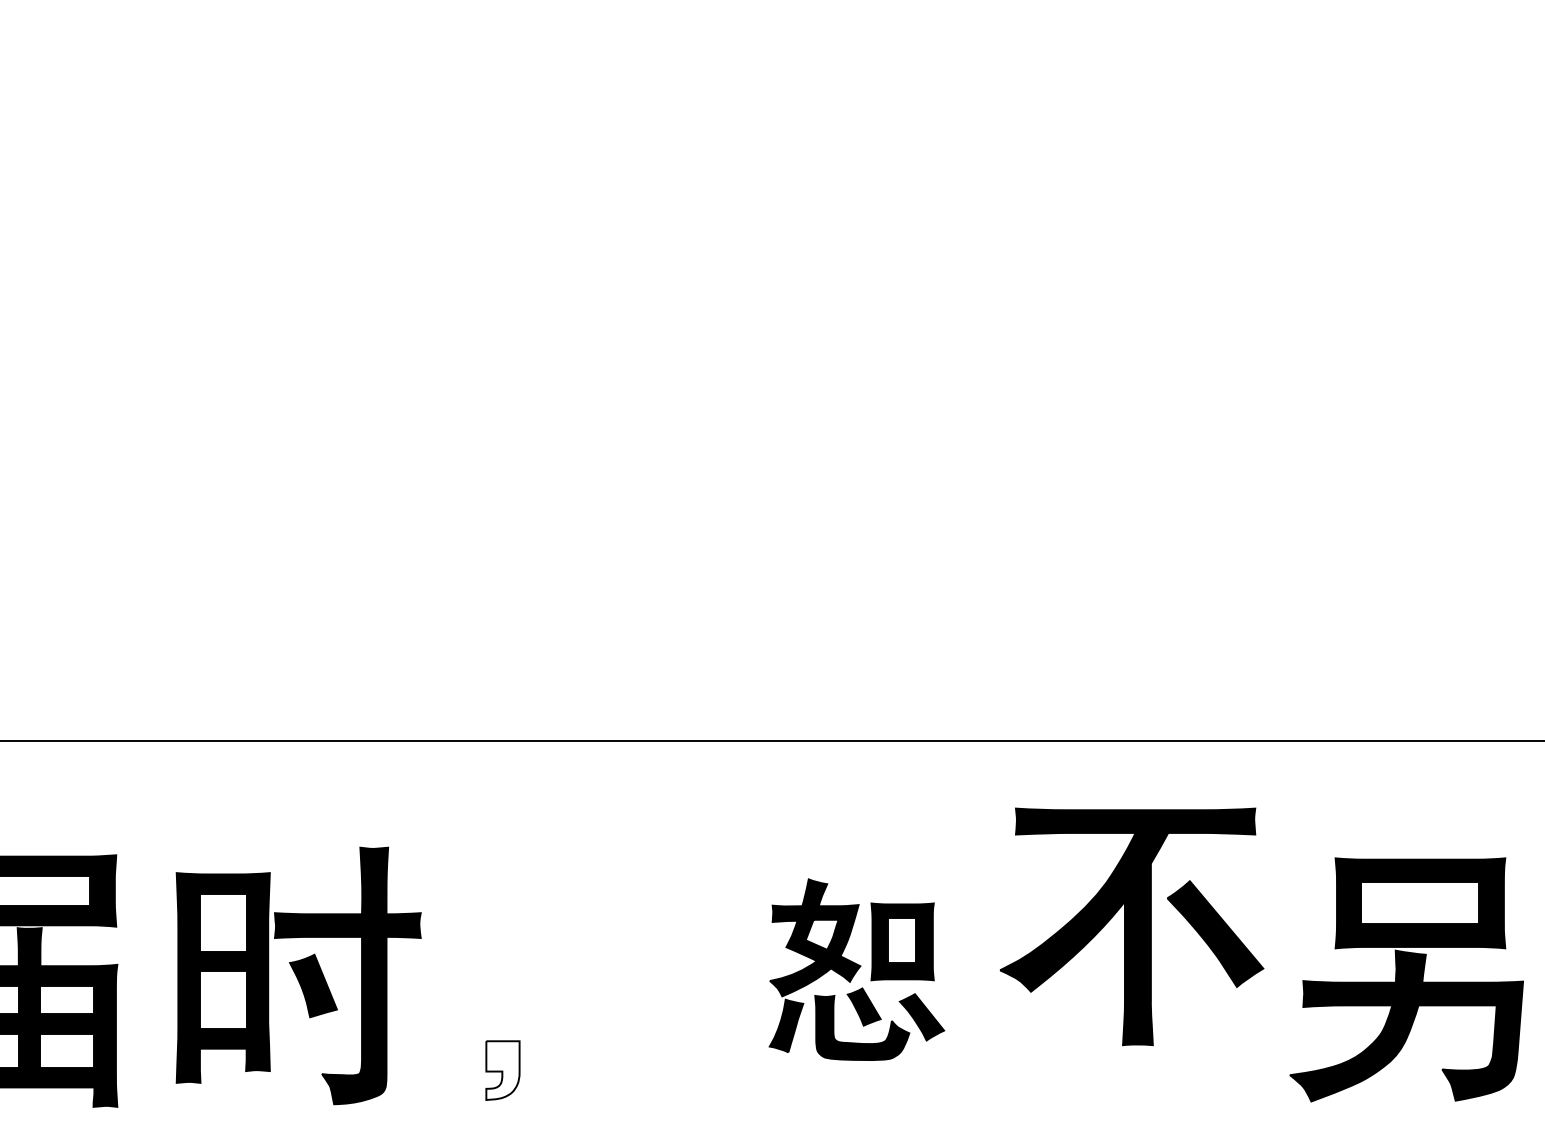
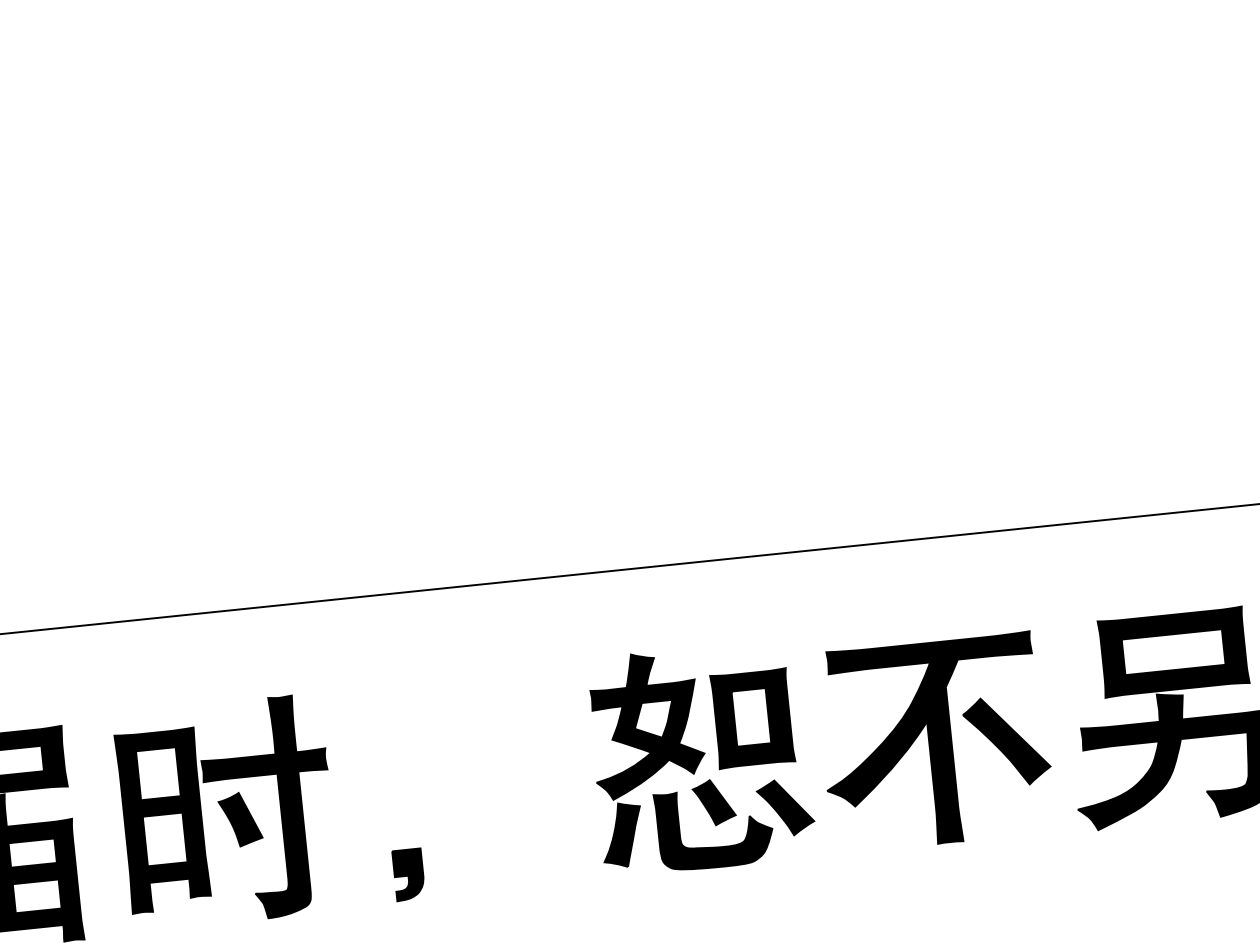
part: (1131, 926) -> (934, 742), moved
part: (856, 969) -> (700, 757), size x1.43
fill: (502, 1070) -> (408, 874), added

